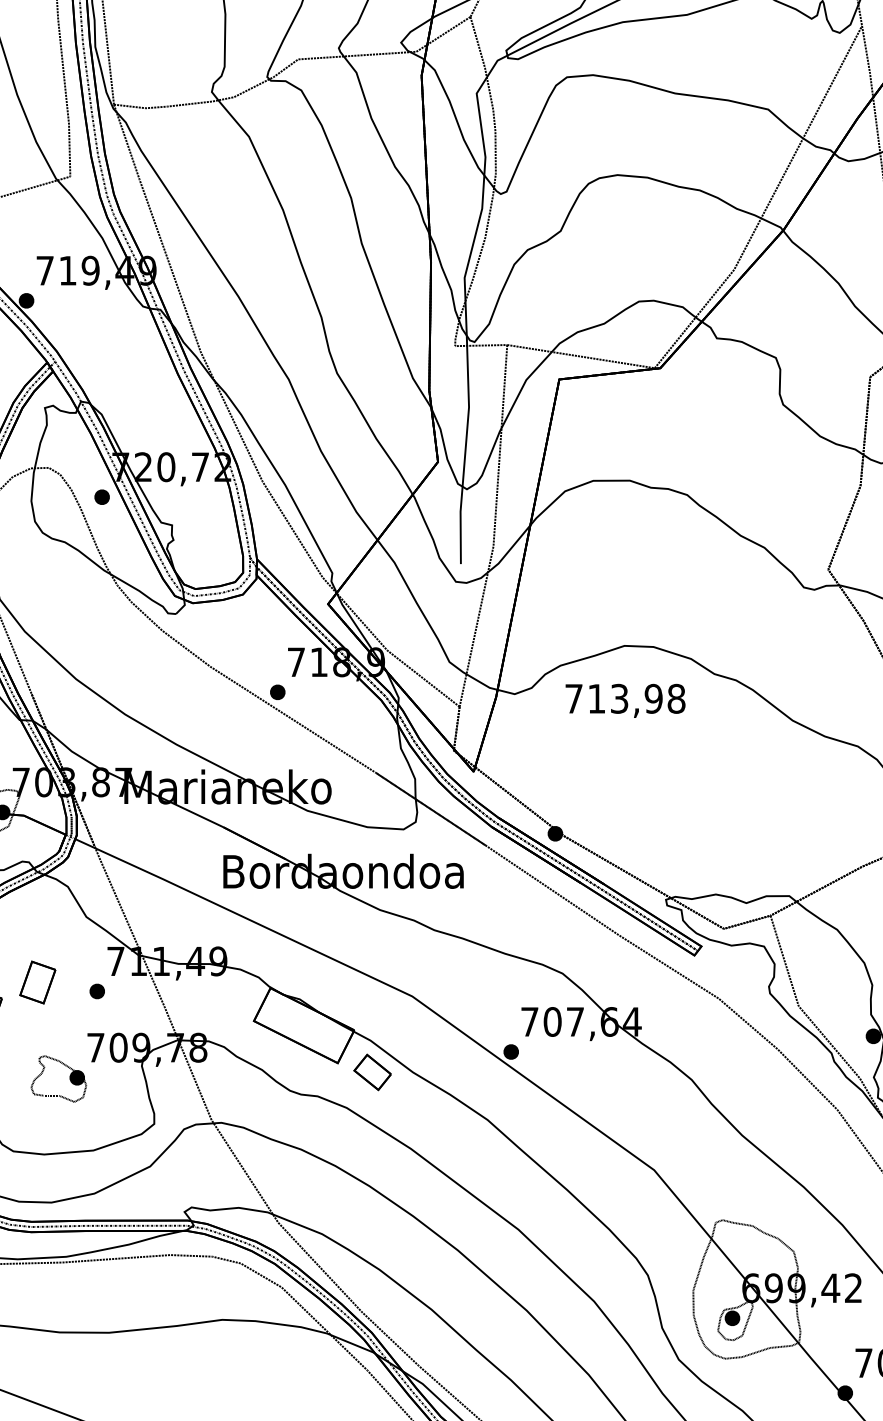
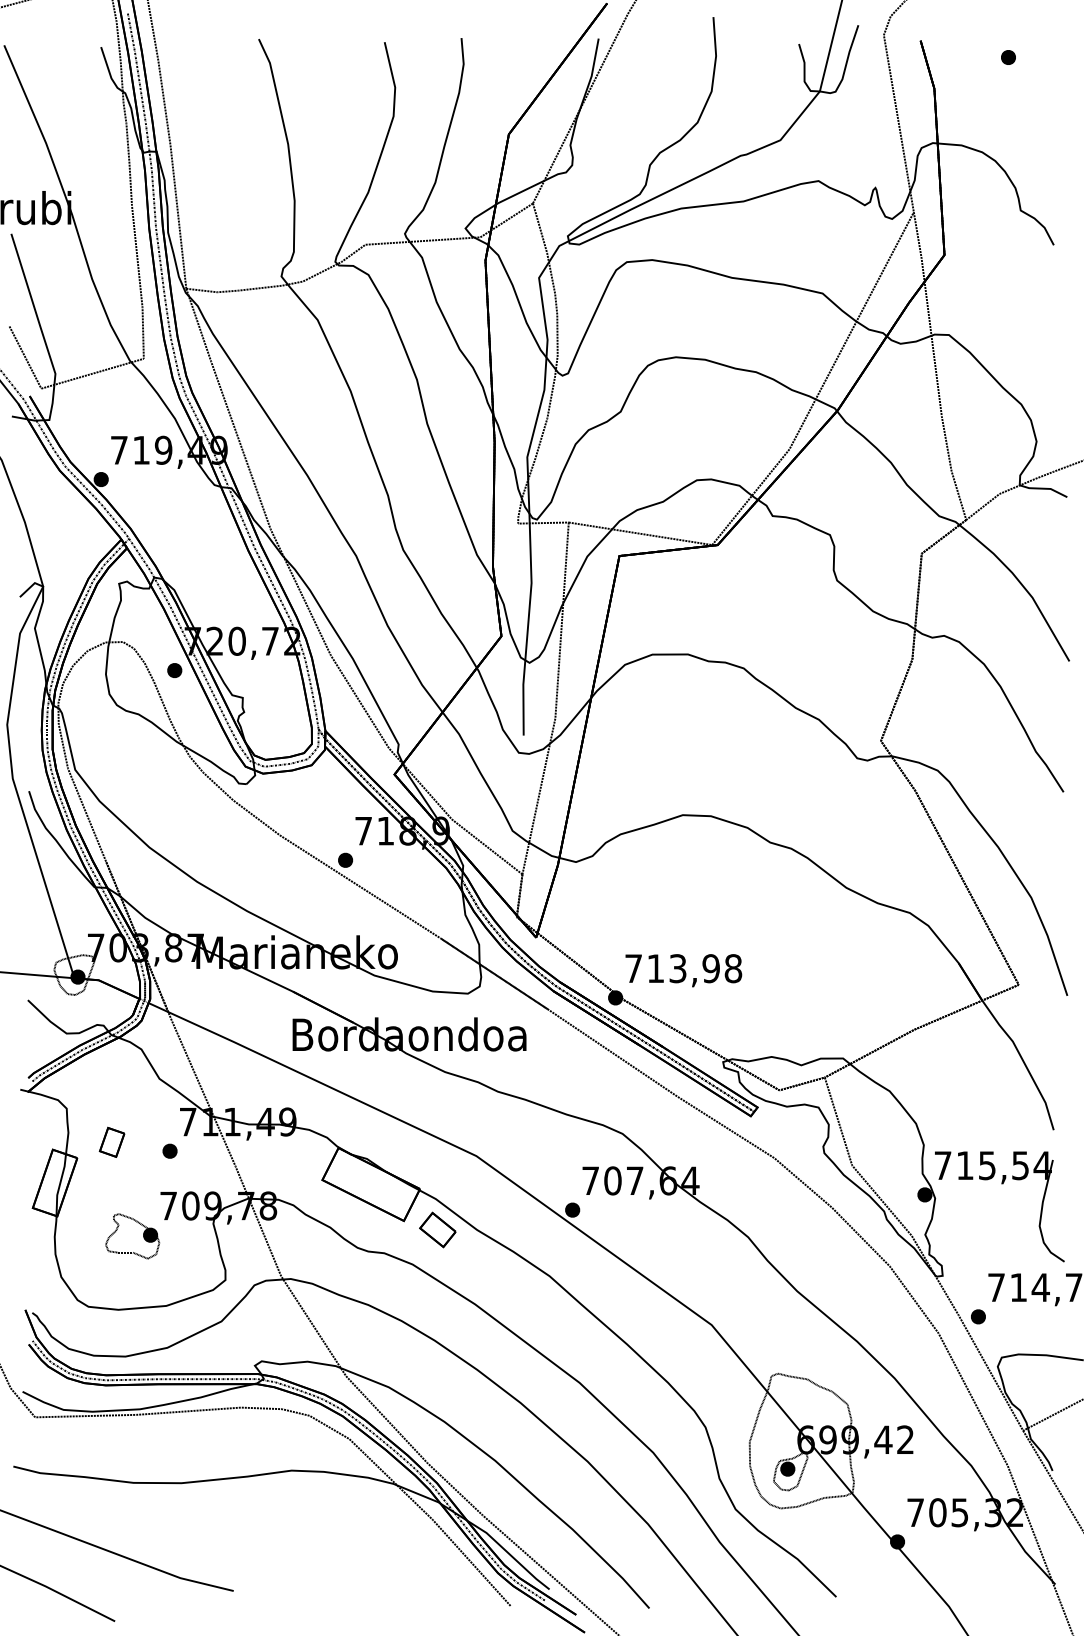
text: (625, 700) -> (683, 970), moved
part: (37, 981) -> (111, 1141), size x0.71

